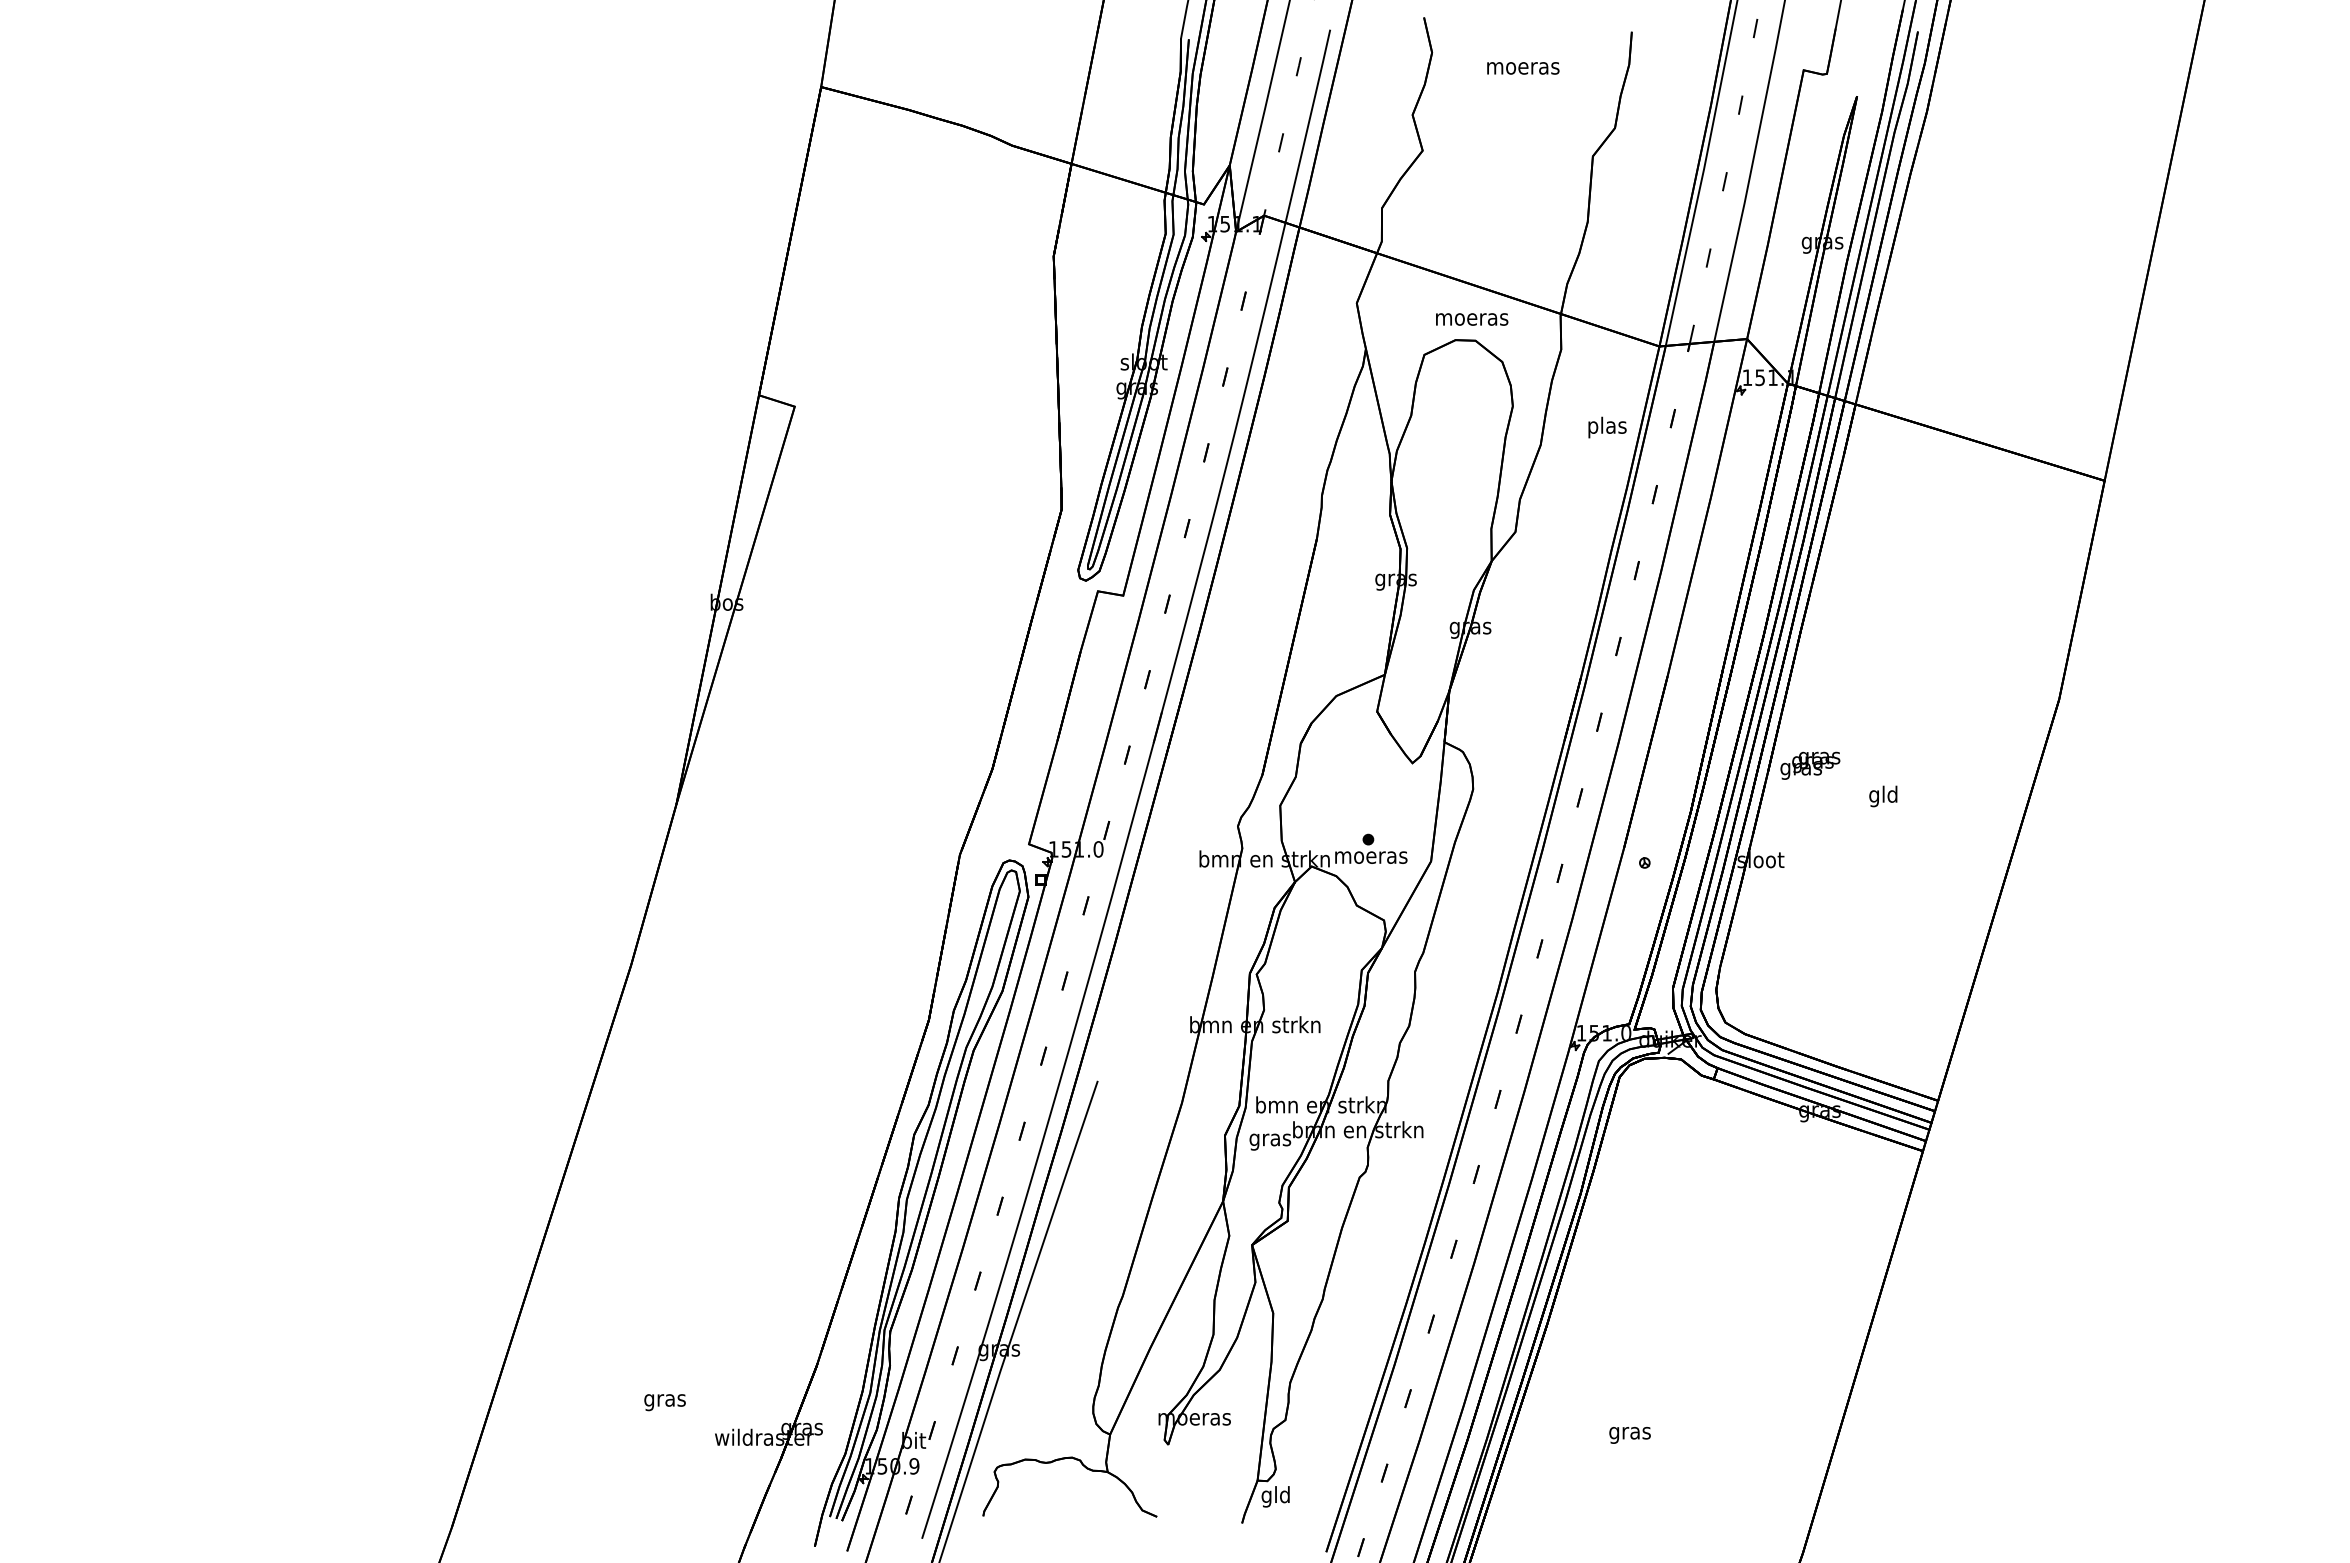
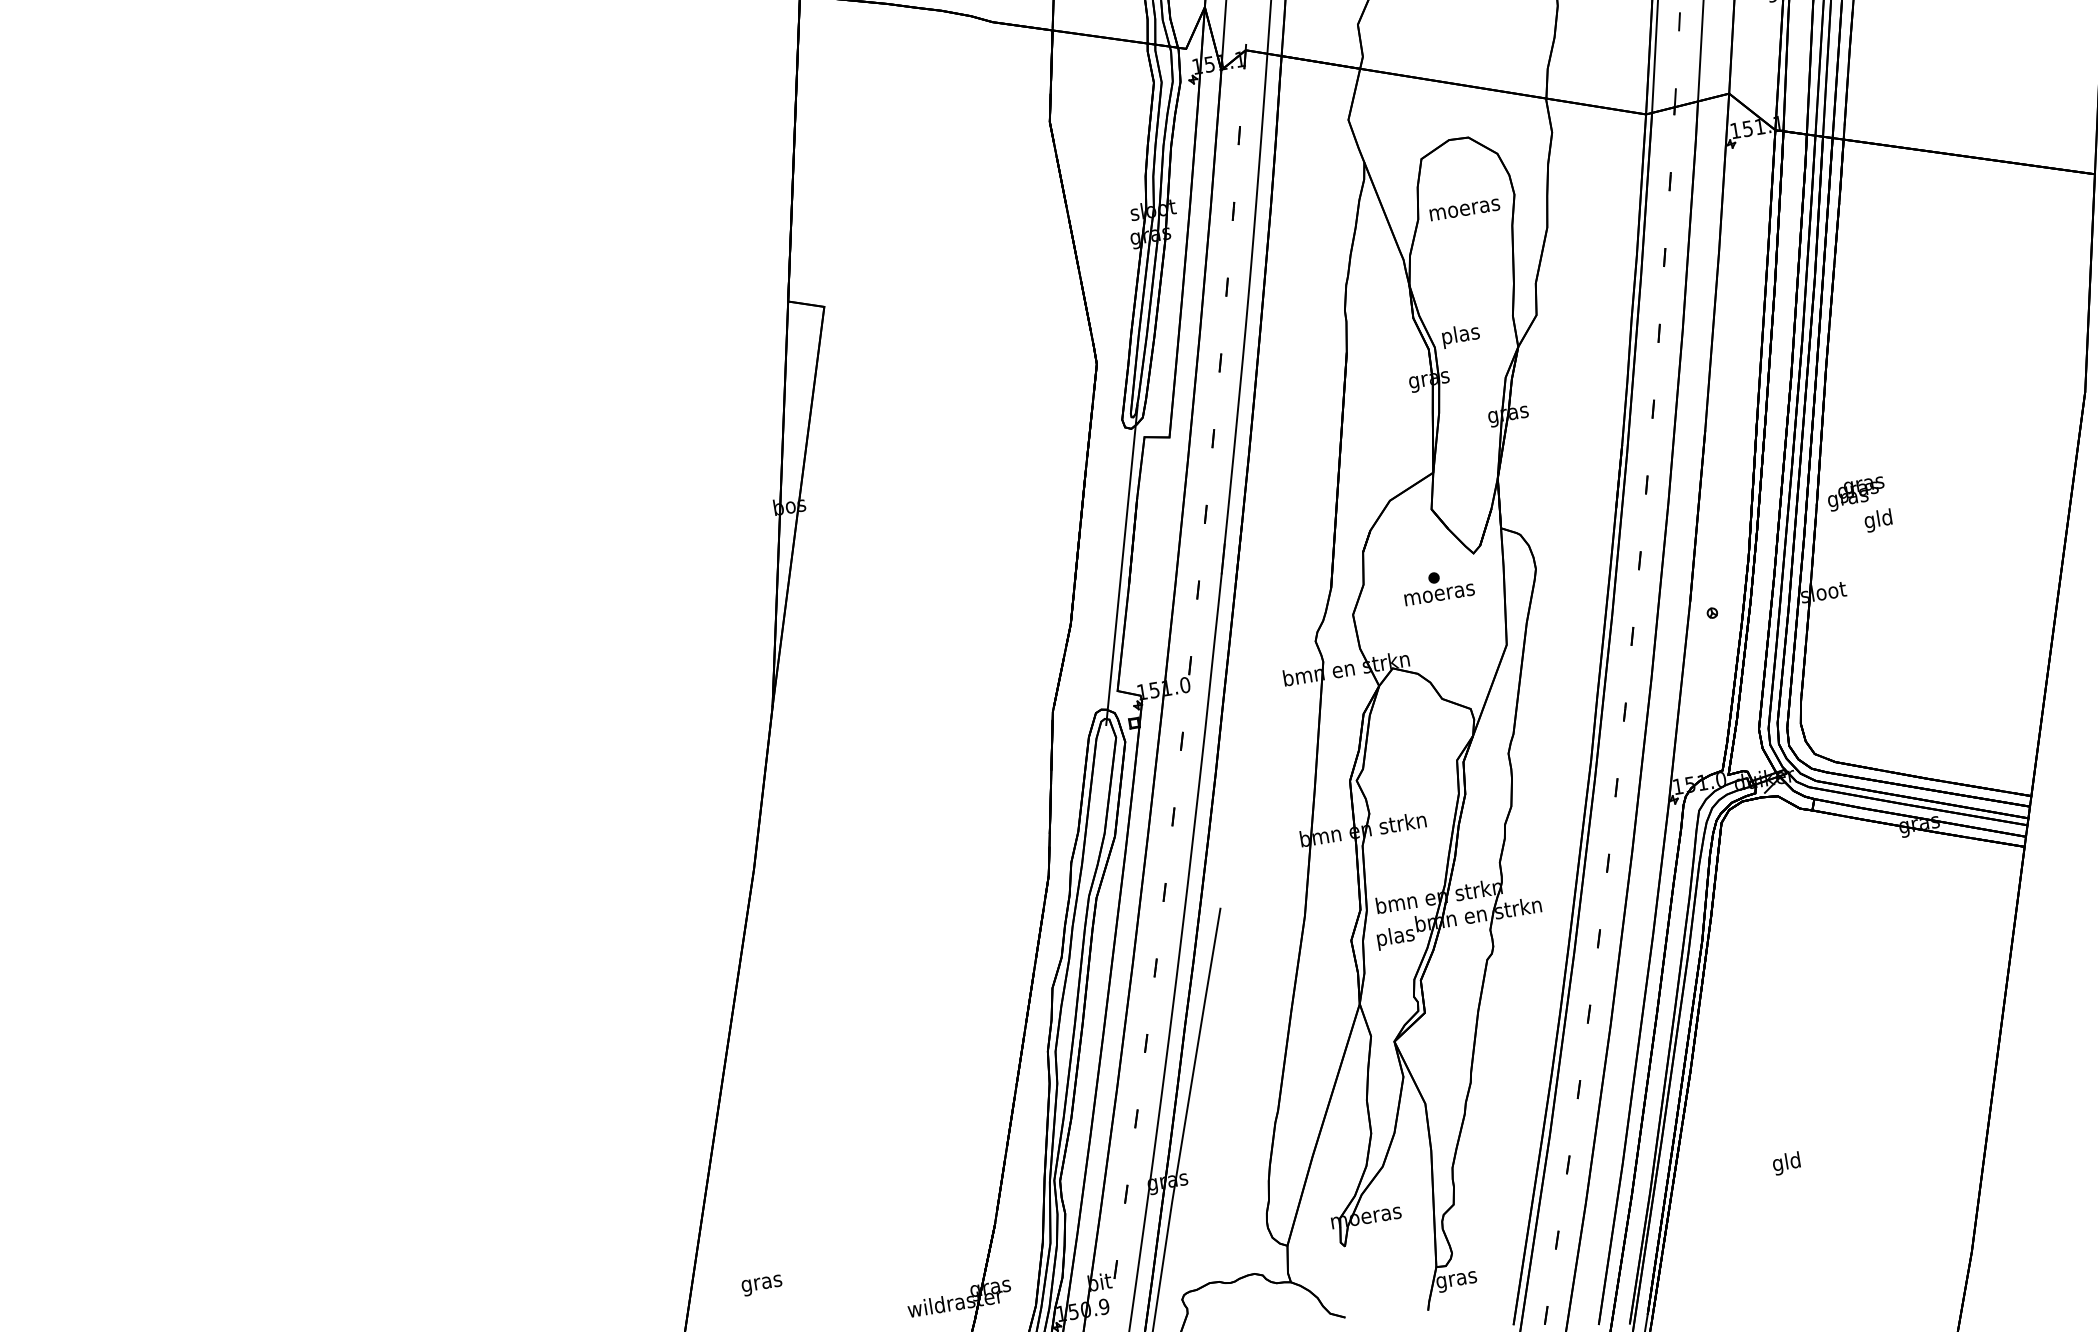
text: (1472, 319) -> (1465, 209), moved
text: (1607, 427) -> (1461, 335), moved
line: (1053, 717) -> (1121, 565), added
text: (1883, 796) -> (1878, 520), moved
part: (1371, 848) -> (1438, 586), moved
text: (1270, 1139) -> (1395, 937), gras -> plas
text: (664, 1402) -> (761, 1285), moved
text: (1629, 1432) -> (1786, 1162), gras -> gld
text: (1275, 1496) -> (1456, 1279), gld -> gras

